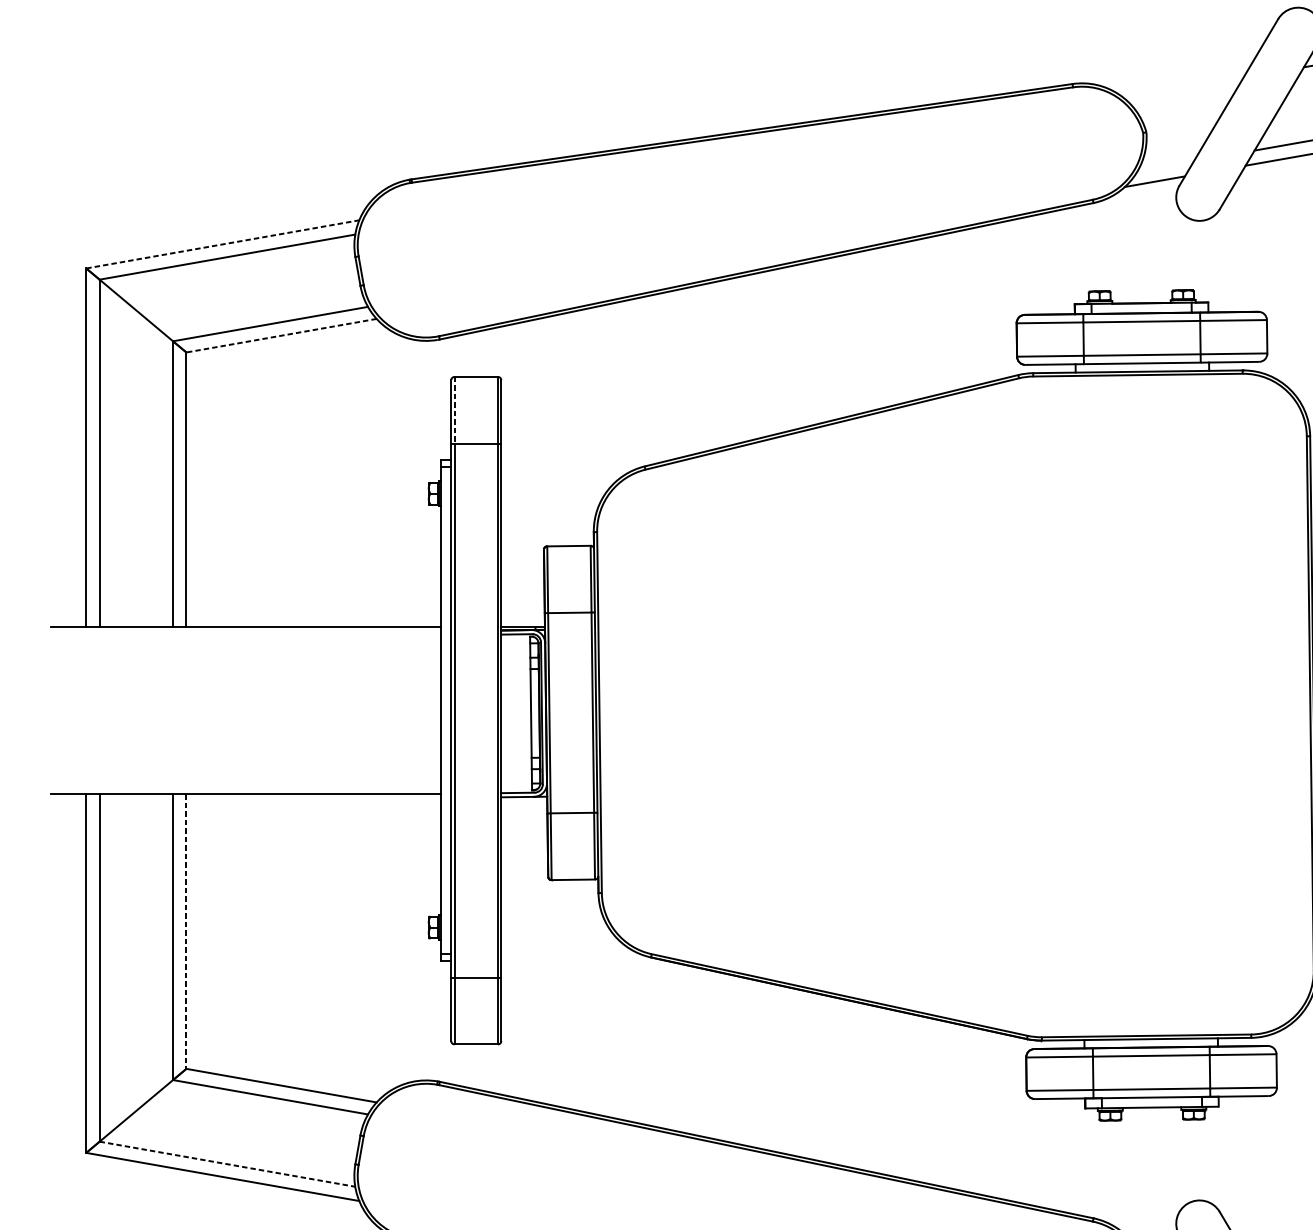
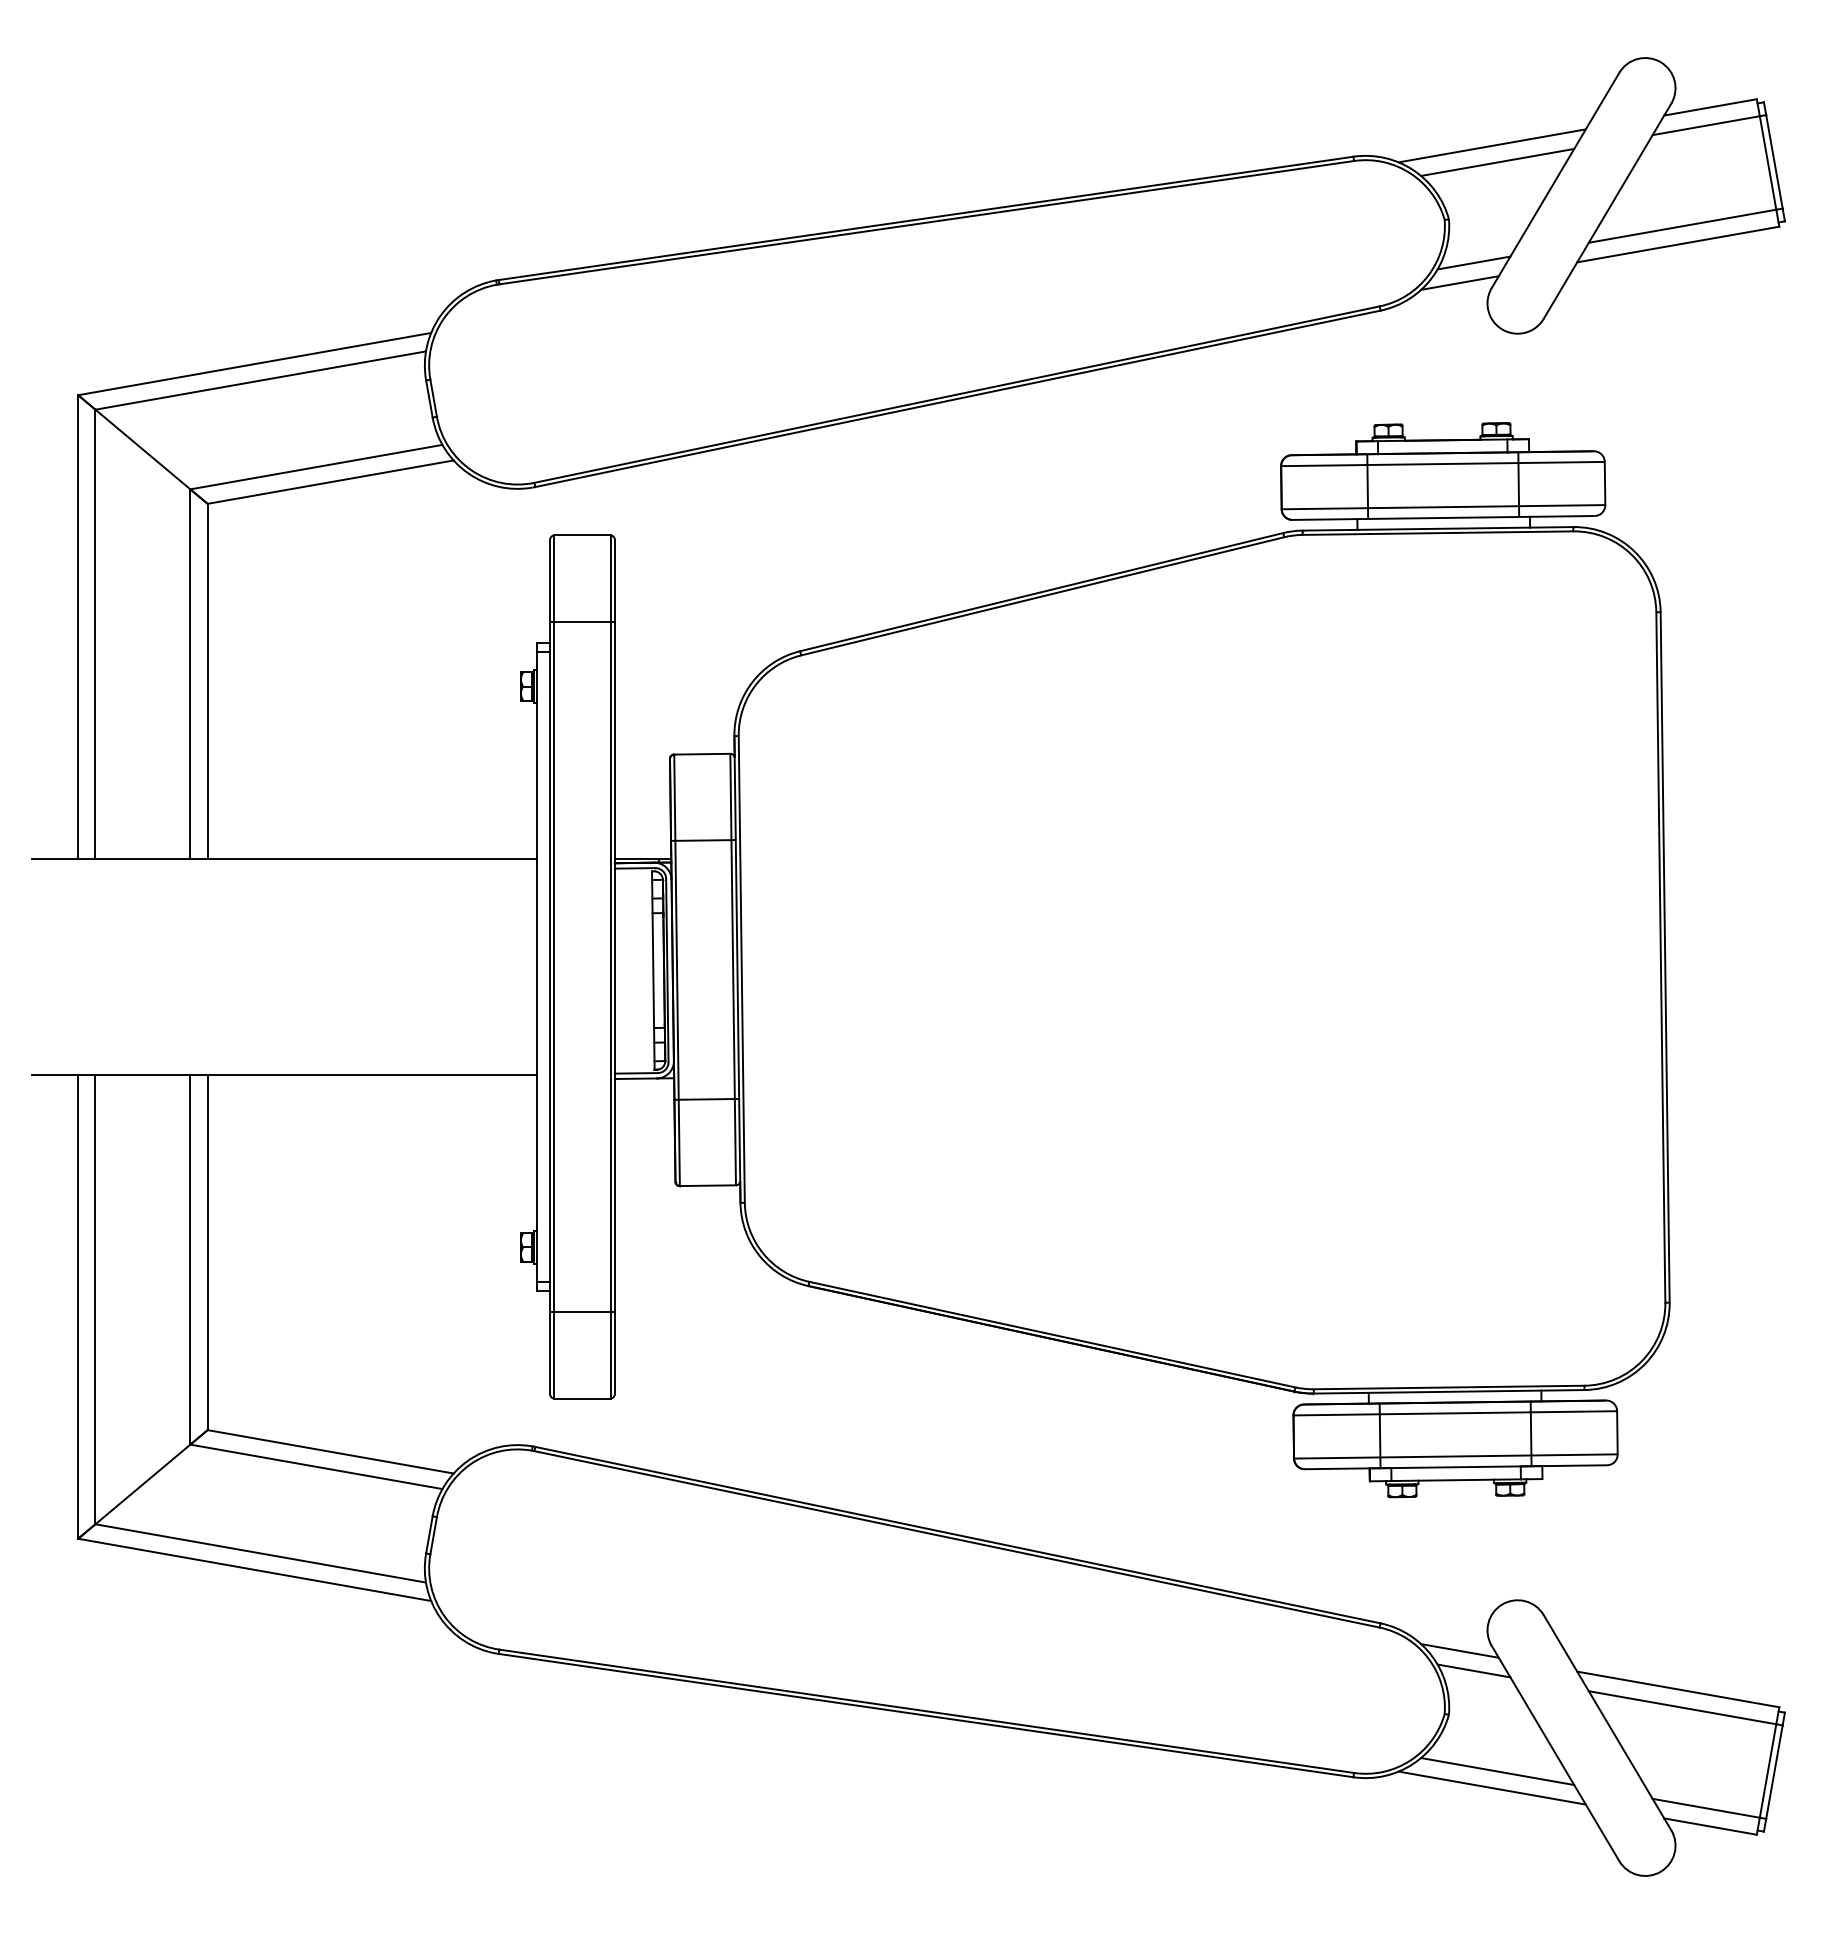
line: (1179, 75) -> (1491, 145), added
line: (1183, 87) -> (1497, 161), added
line: (1165, 165) -> (1473, 262), added
line: (223, 244) -> (255, 364), dashed -> solid
line: (281, 335) -> (330, 482), dashed -> solid
line: (454, 410) -> (554, 579), dashed -> solid
line: (186, 931) -> (207, 1252), dashed -> solid
line: (227, 1164) -> (260, 1553), dashed -> solid

